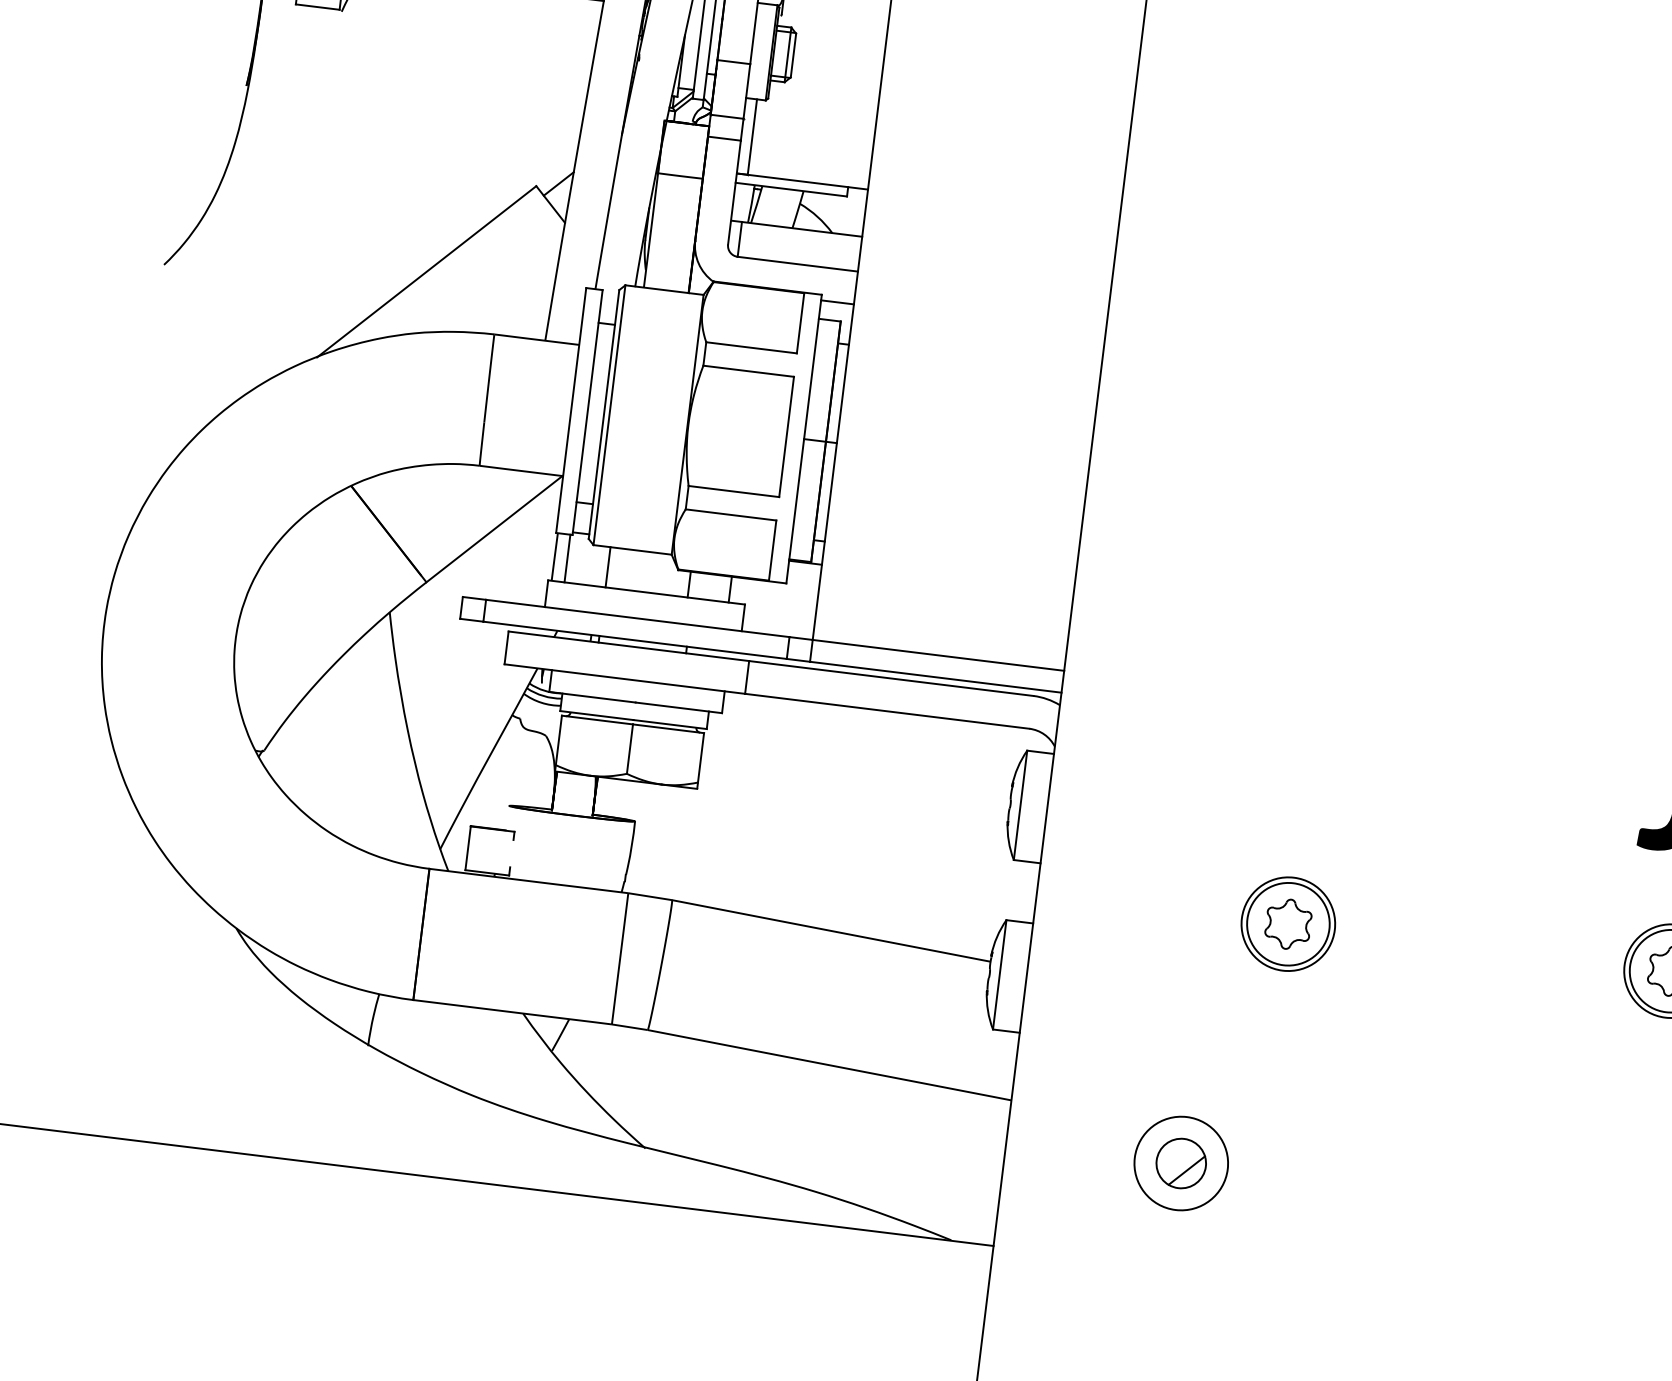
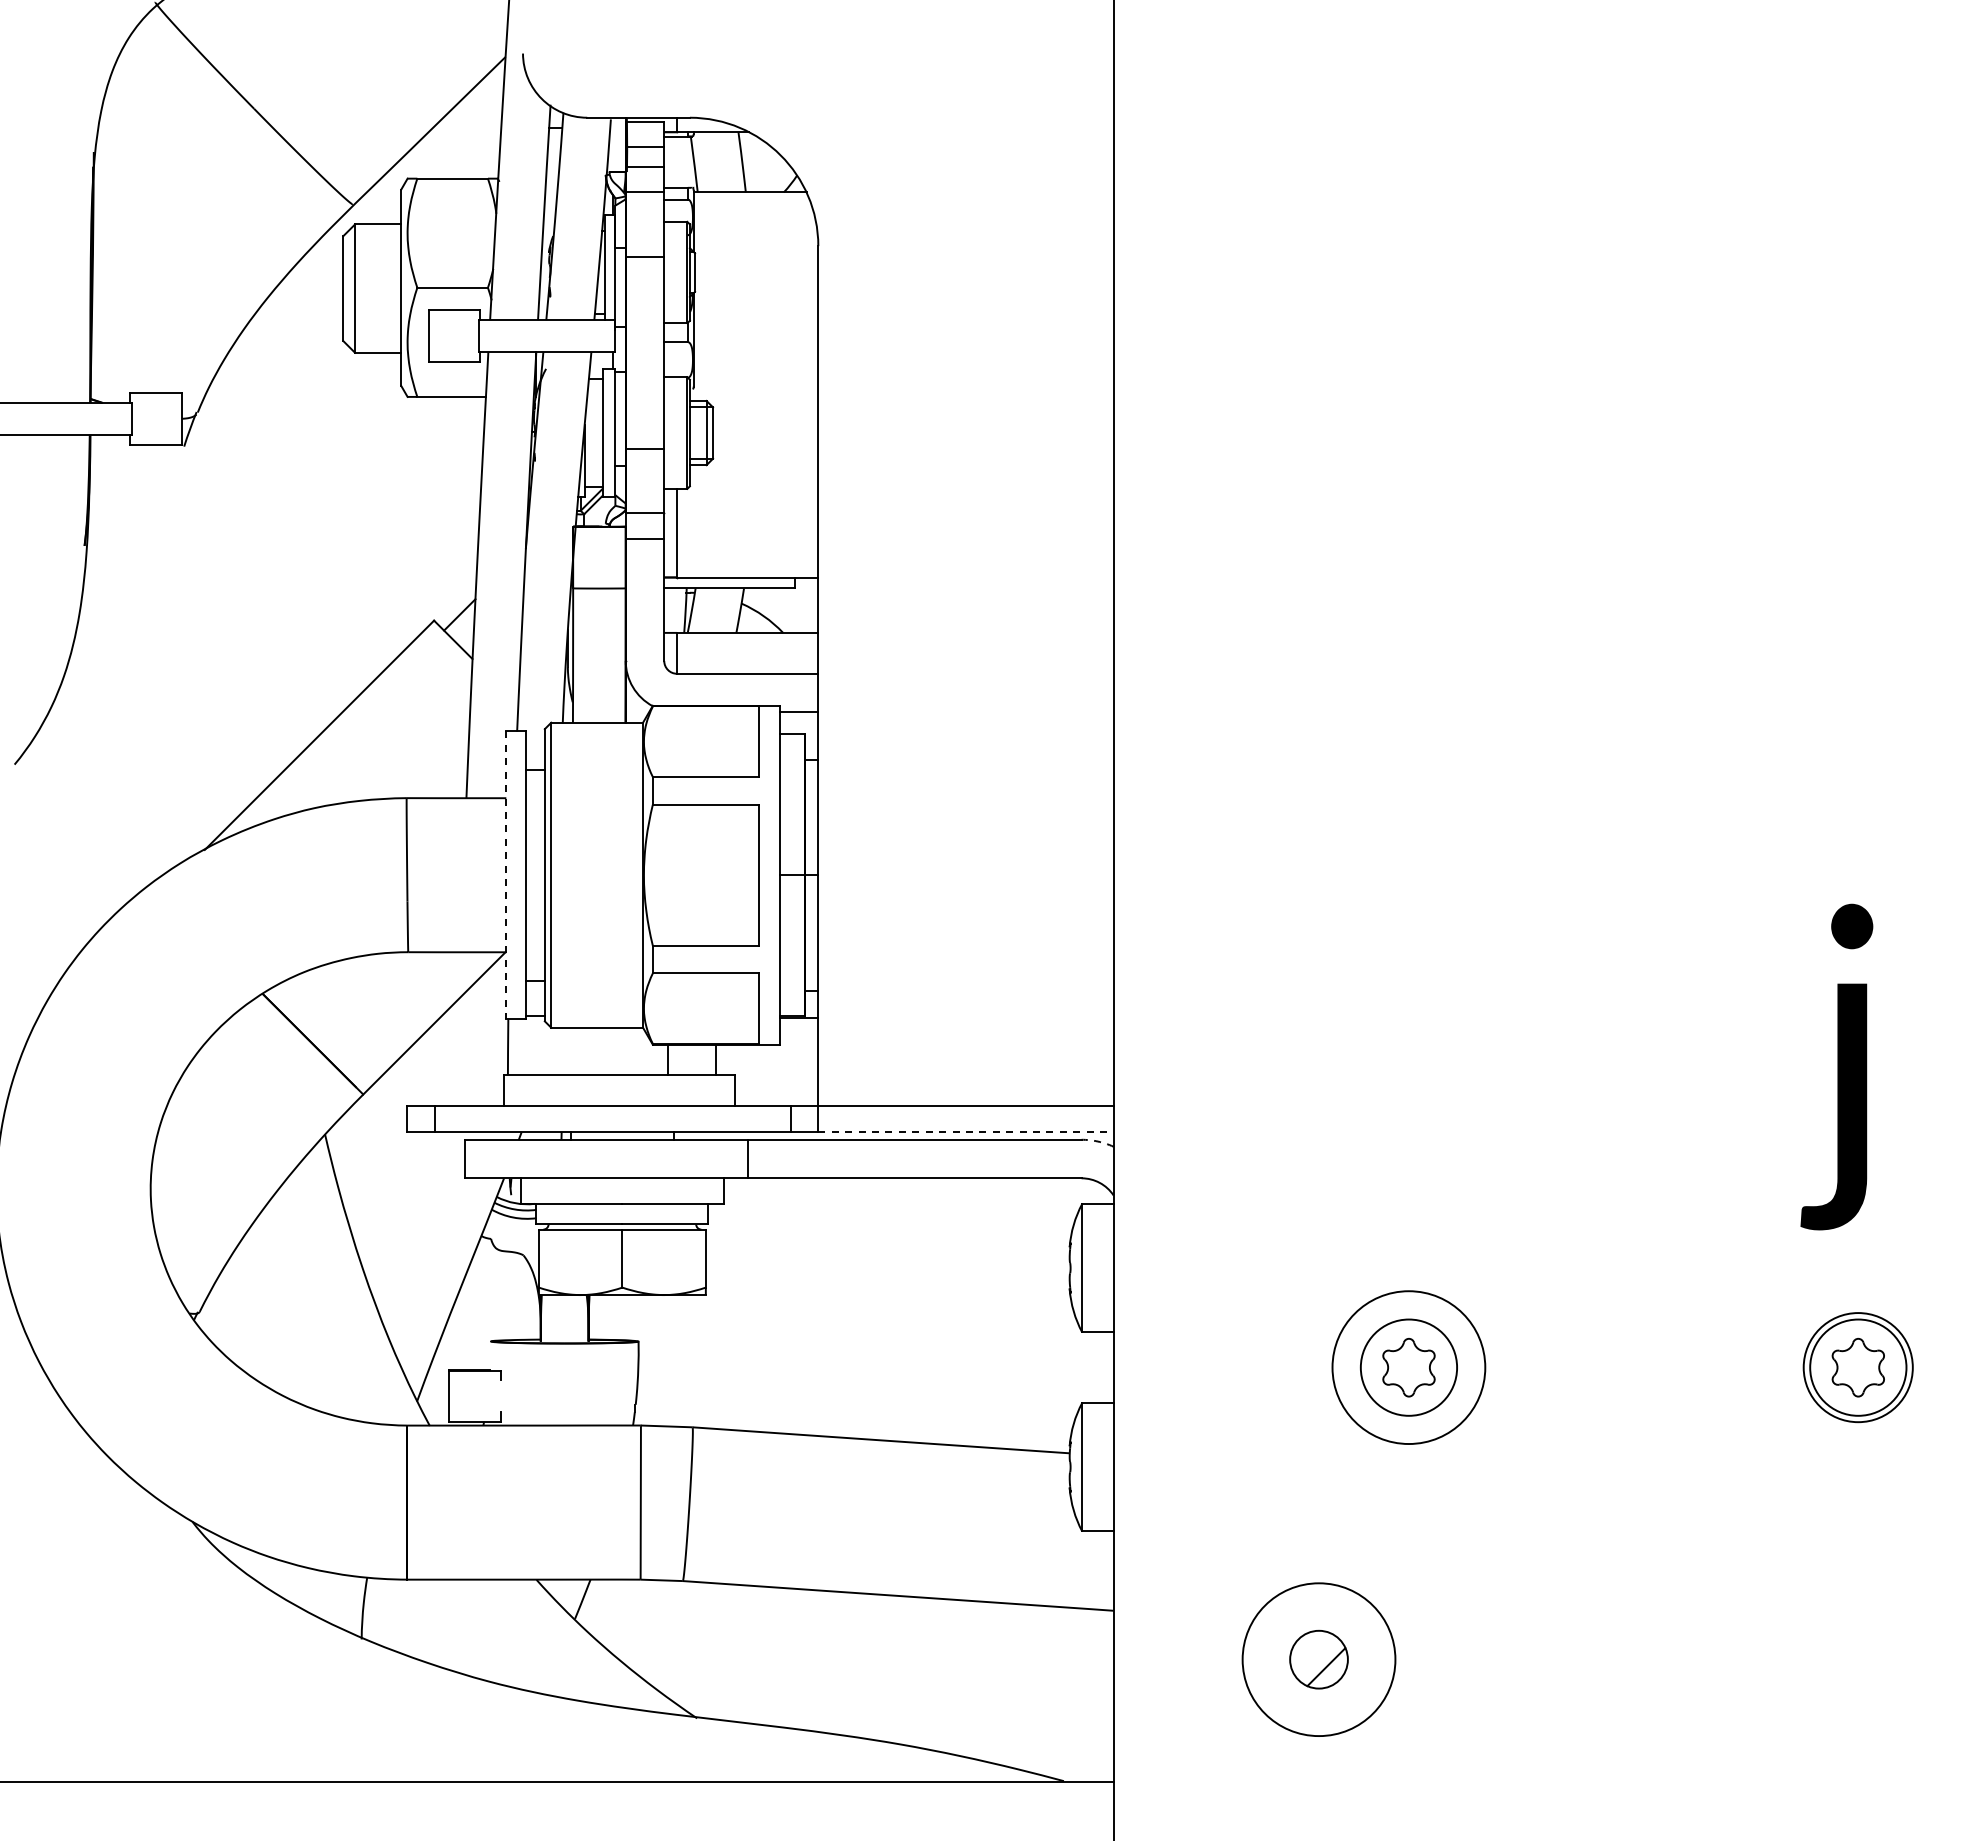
line: (571, 410) -> (506, 875), solid -> dashed
line: (567, 559) -> (523, 1047), removed
line: (608, 567) -> (571, 1051), removed
line: (935, 677) -> (965, 1132), solid -> dashed
arc: (1046, 699) -> (1097, 1141), solid -> dashed
circle: (1288, 924) -> (1408, 1367), size x1.4
circle: (1180, 1163) -> (1318, 1659), size x1.4

